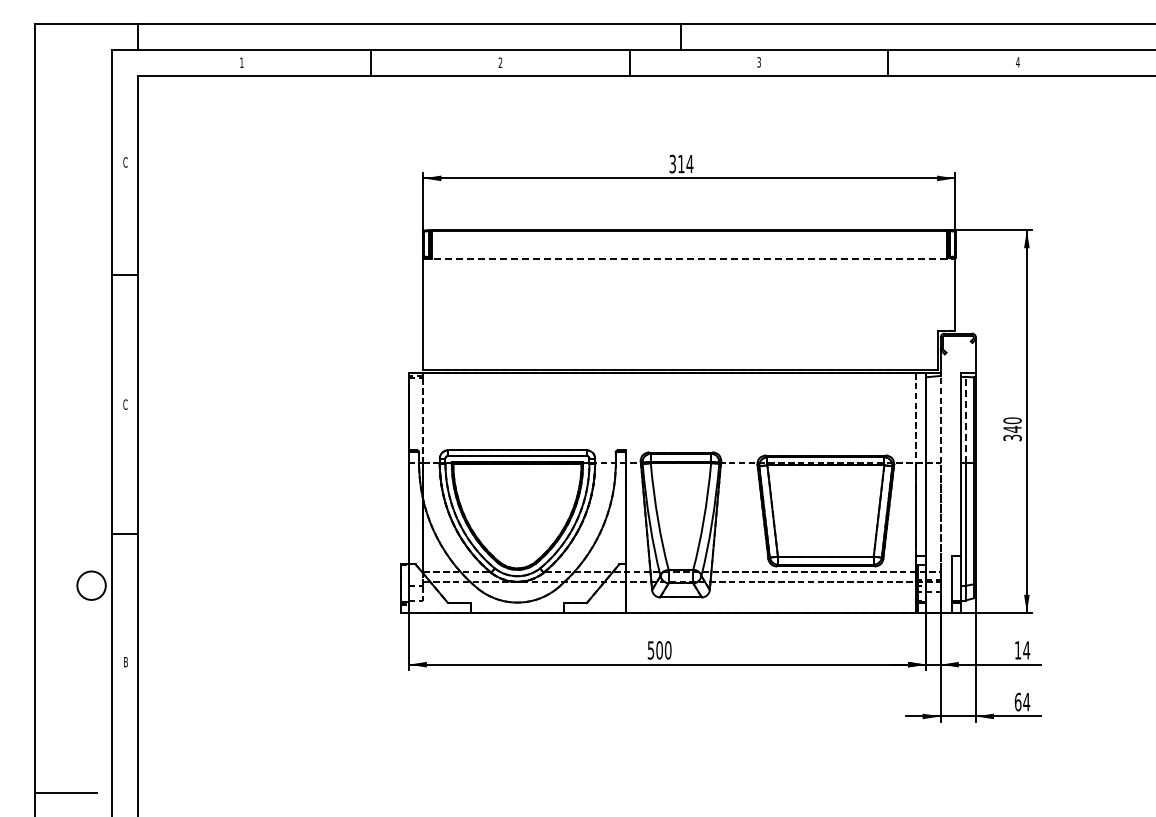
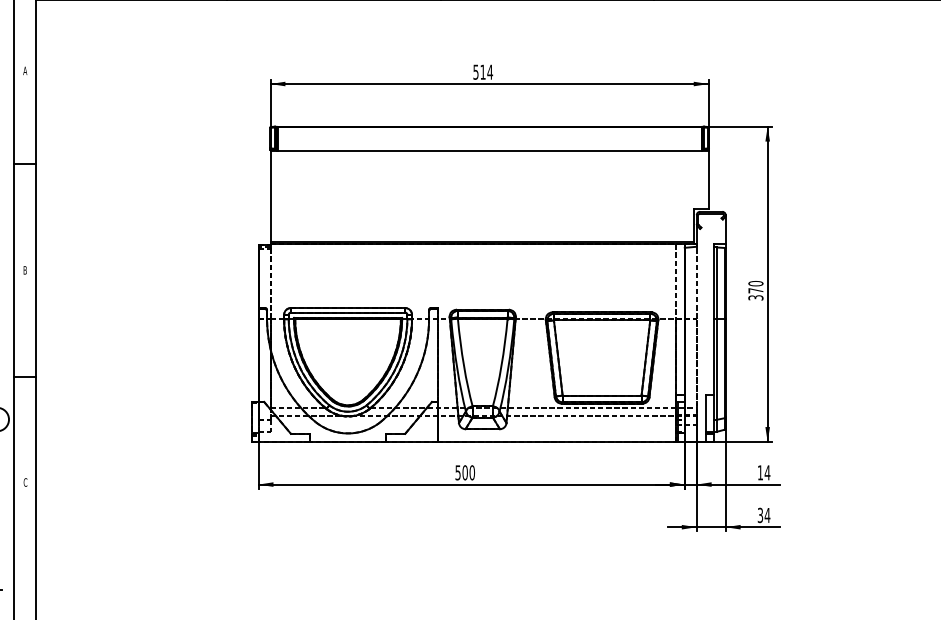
text: (125, 162) -> (25, 70), C -> A
text: (672, 163) -> (475, 71), 314 -> 514
line: (689, 259) -> (489, 150), dashed -> solid
text: (125, 404) -> (25, 270), C -> B
line: (965, 419) -> (717, 282), dashed -> solid
text: (1012, 428) -> (755, 290), 340 -> 370
text: (125, 661) -> (25, 481), B -> C
text: (1017, 701) -> (759, 514), 64 -> 34

